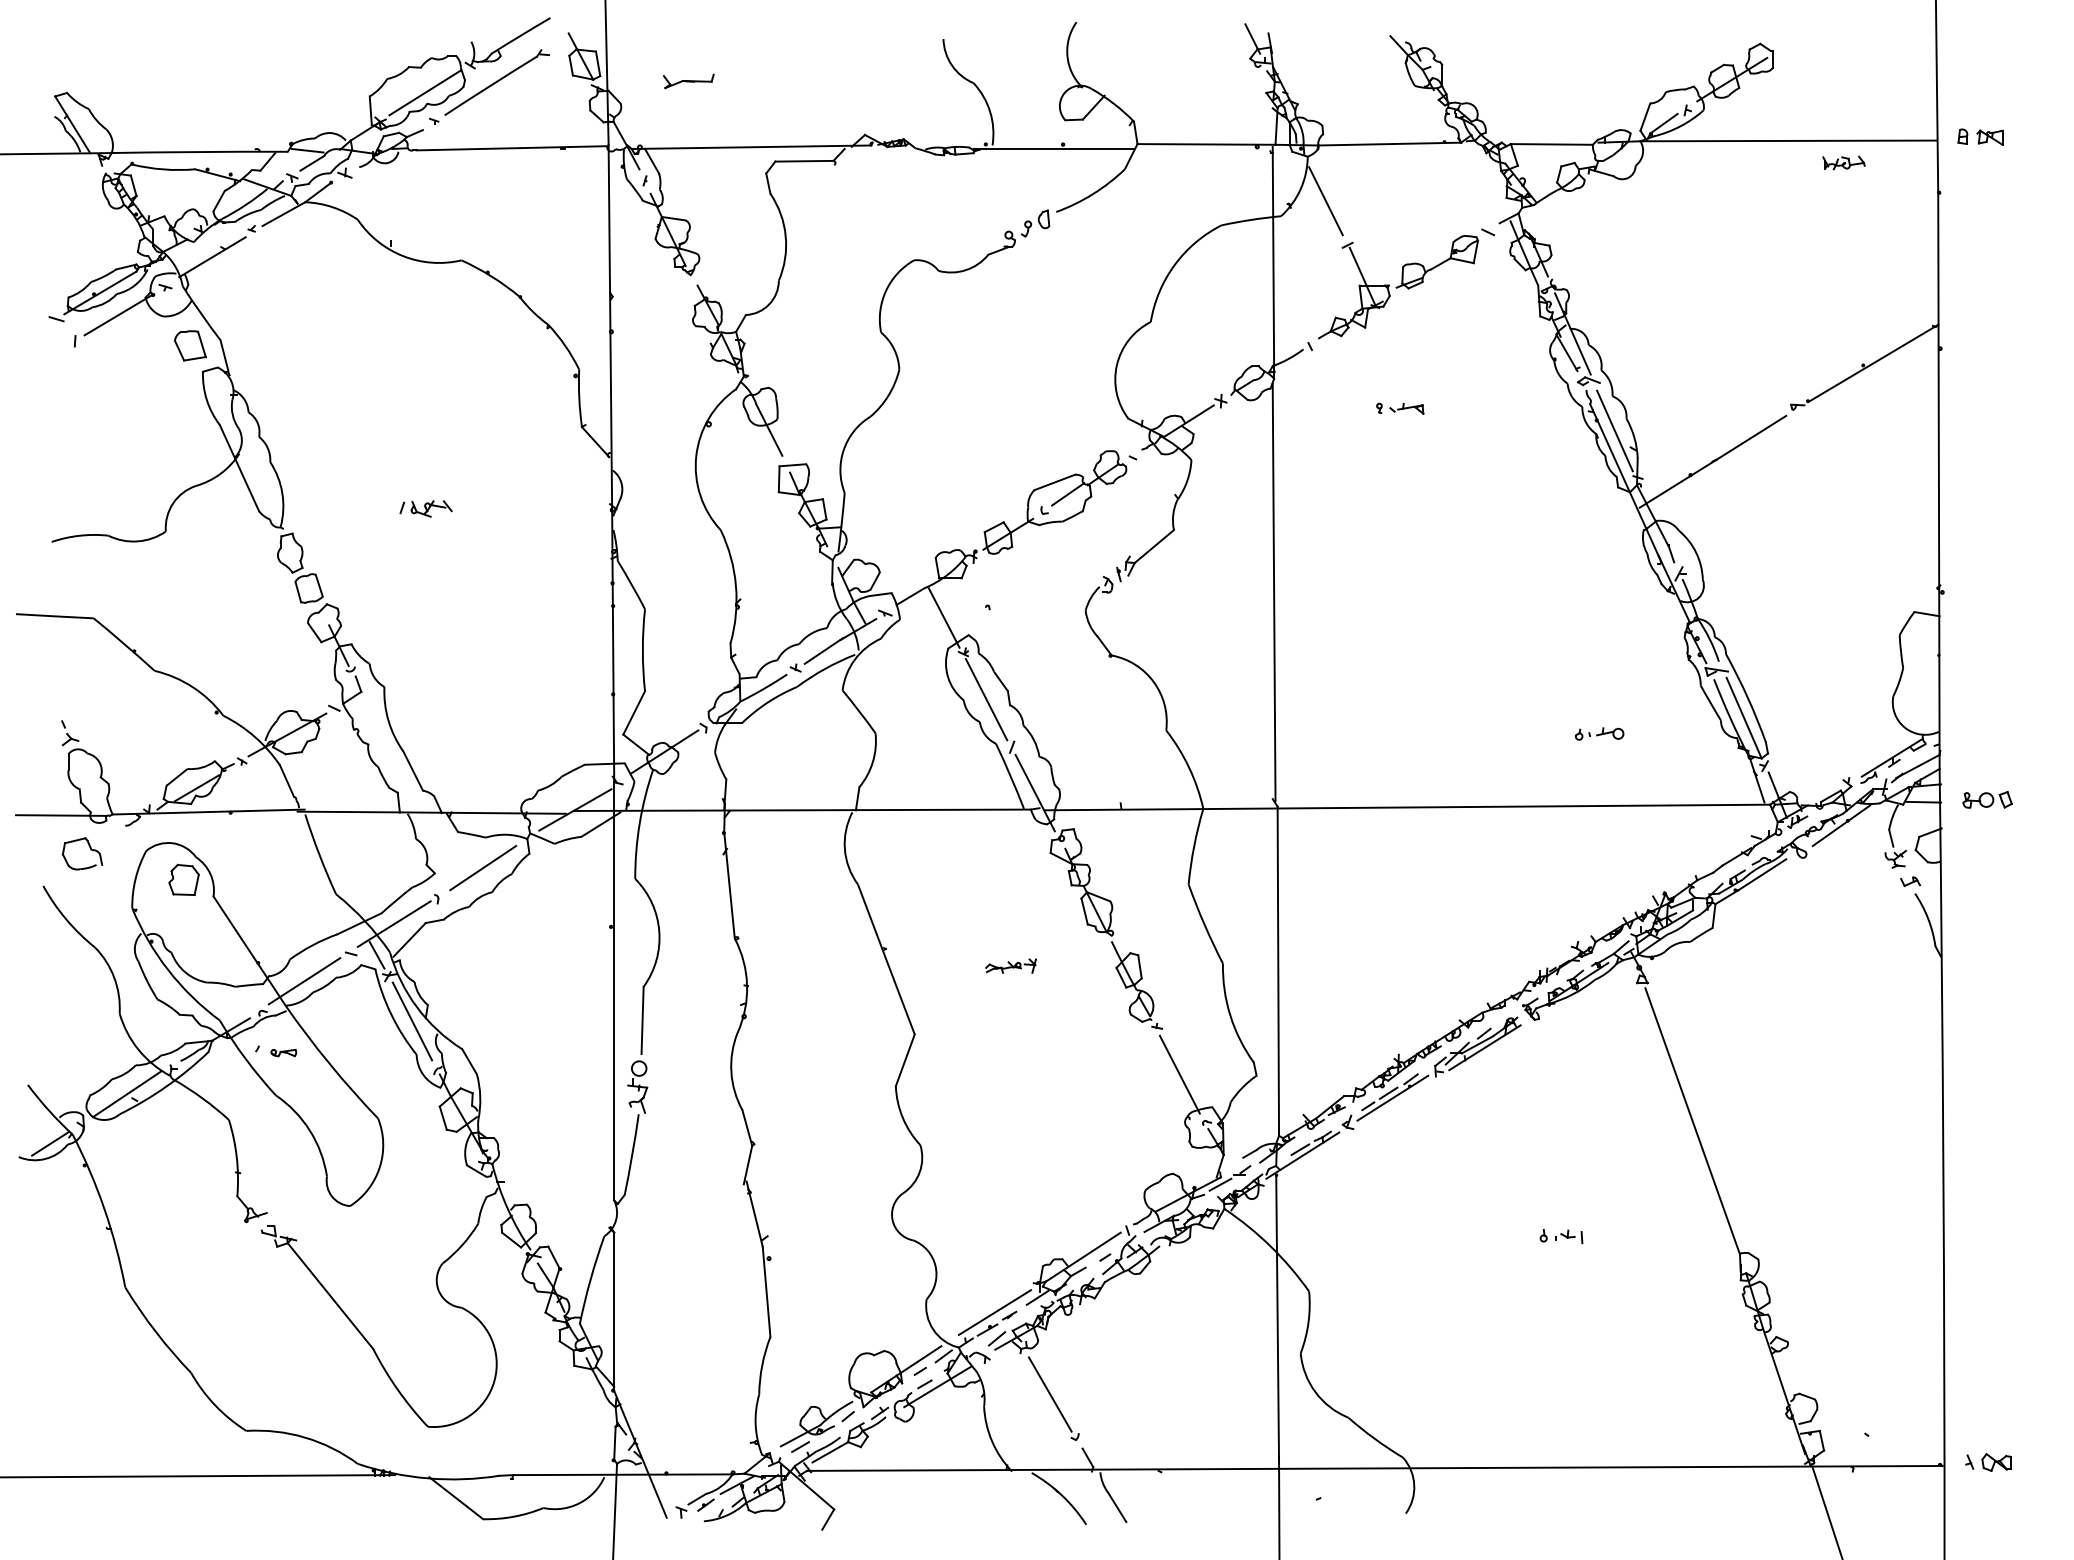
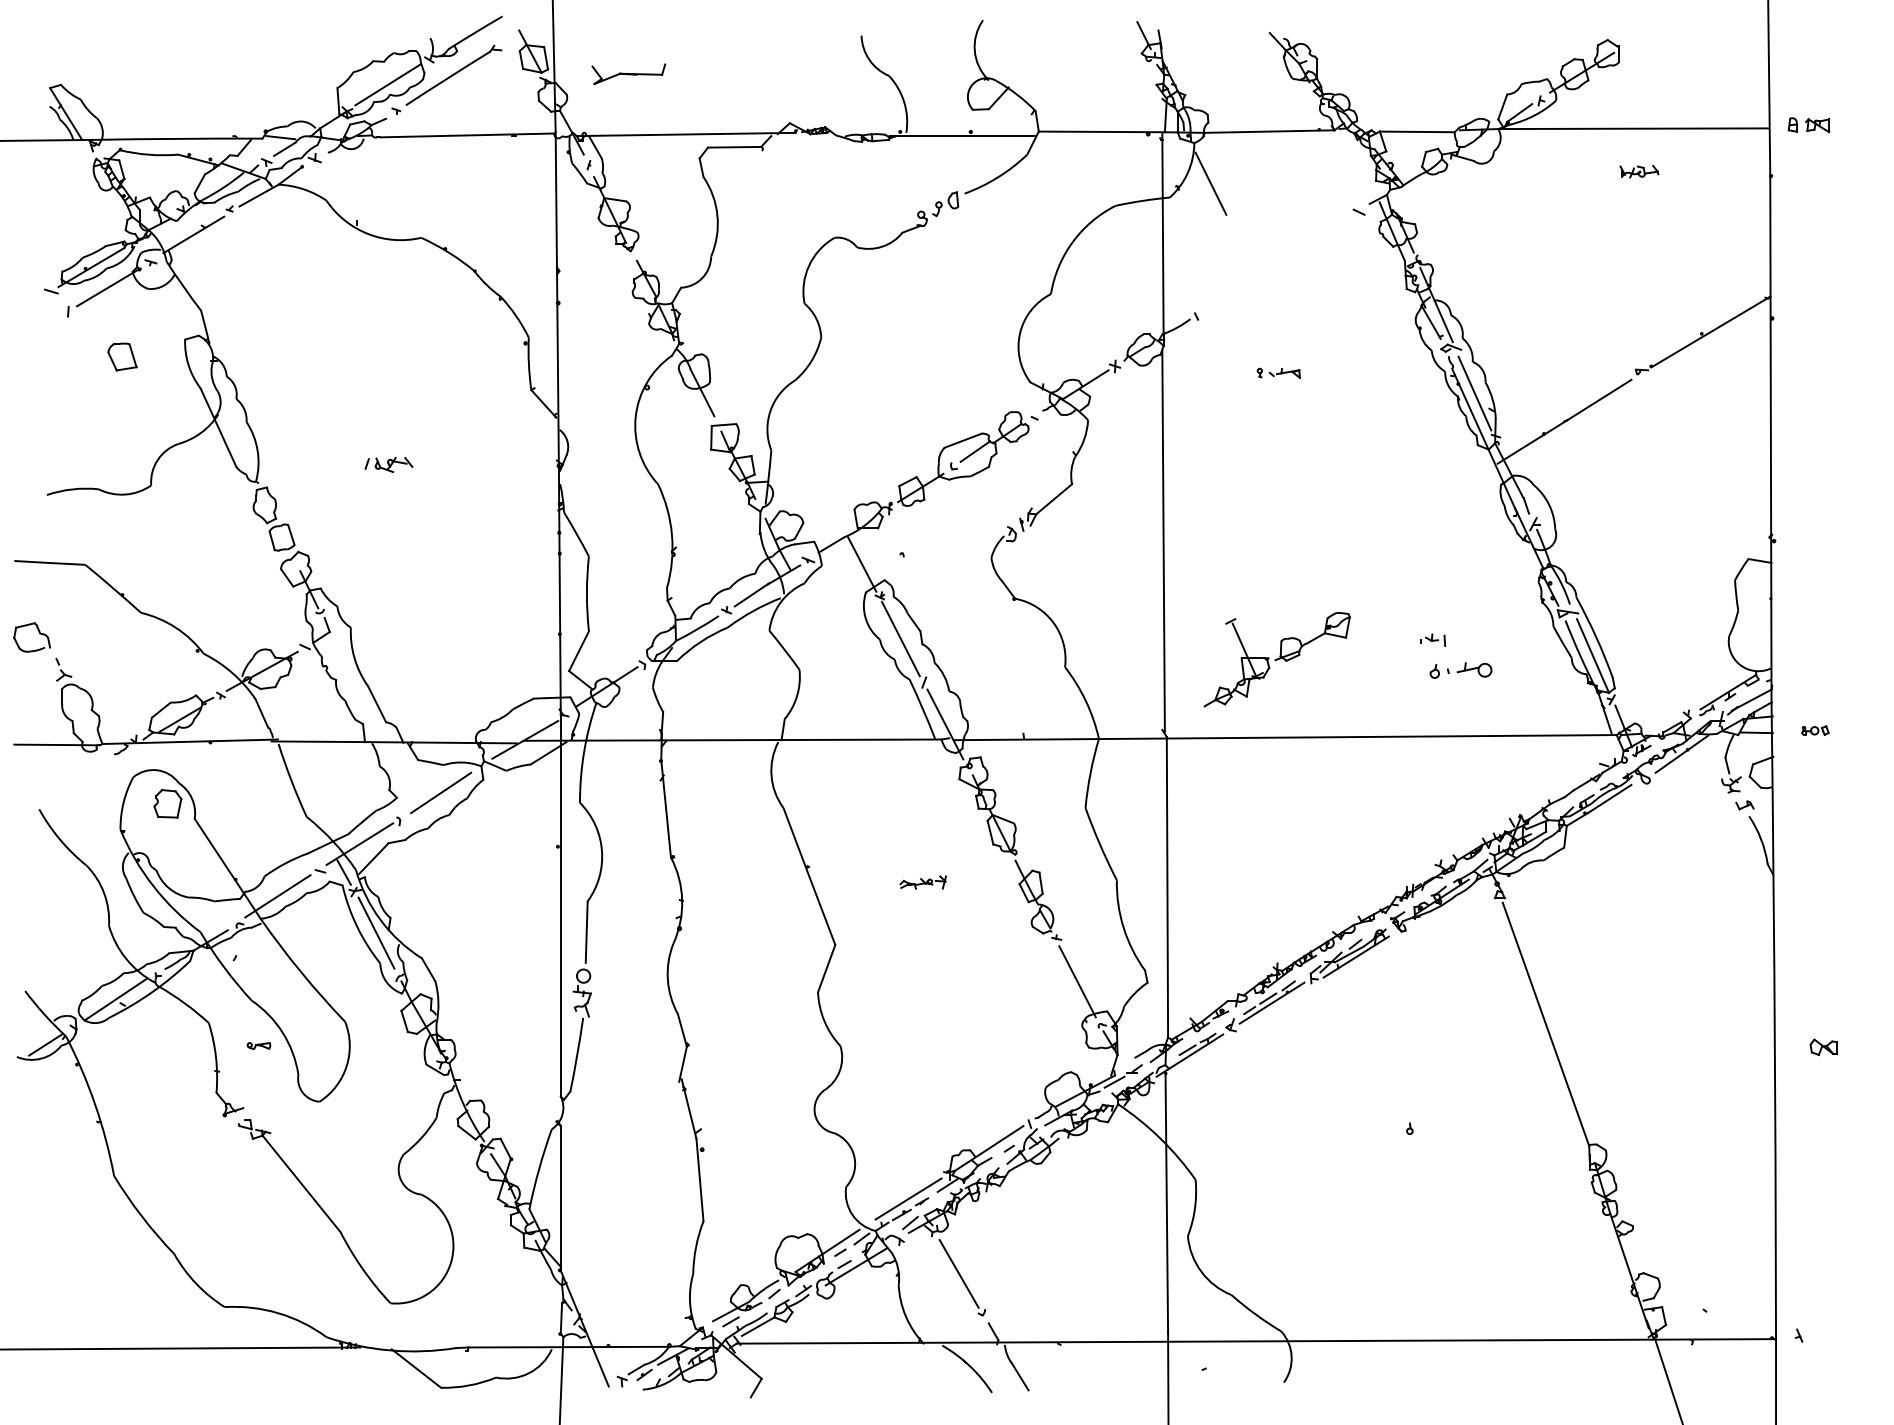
part: (688, 81) -> (628, 74), size x1.6
part: (1843, 162) -> (1638, 171), moved
part: (1398, 287) -> (1277, 659), moved
part: (190, 345) -> (122, 356), moved
part: (1599, 733) -> (1460, 670), size x1.4
part: (1987, 799) -> (1815, 730), size x0.6
part: (90, 850) -> (39, 634), moved
part: (283, 1053) -> (258, 1046), moved
part: (1569, 1236) -> (1433, 639), moved
part: (1996, 1462) -> (1823, 1047), moved

